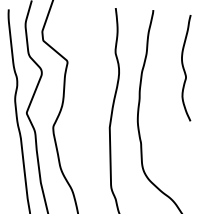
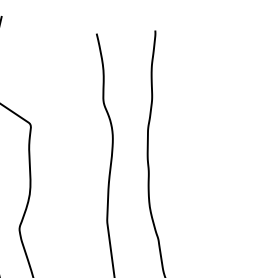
curve: (184, 68) -> (213, 116), removed

